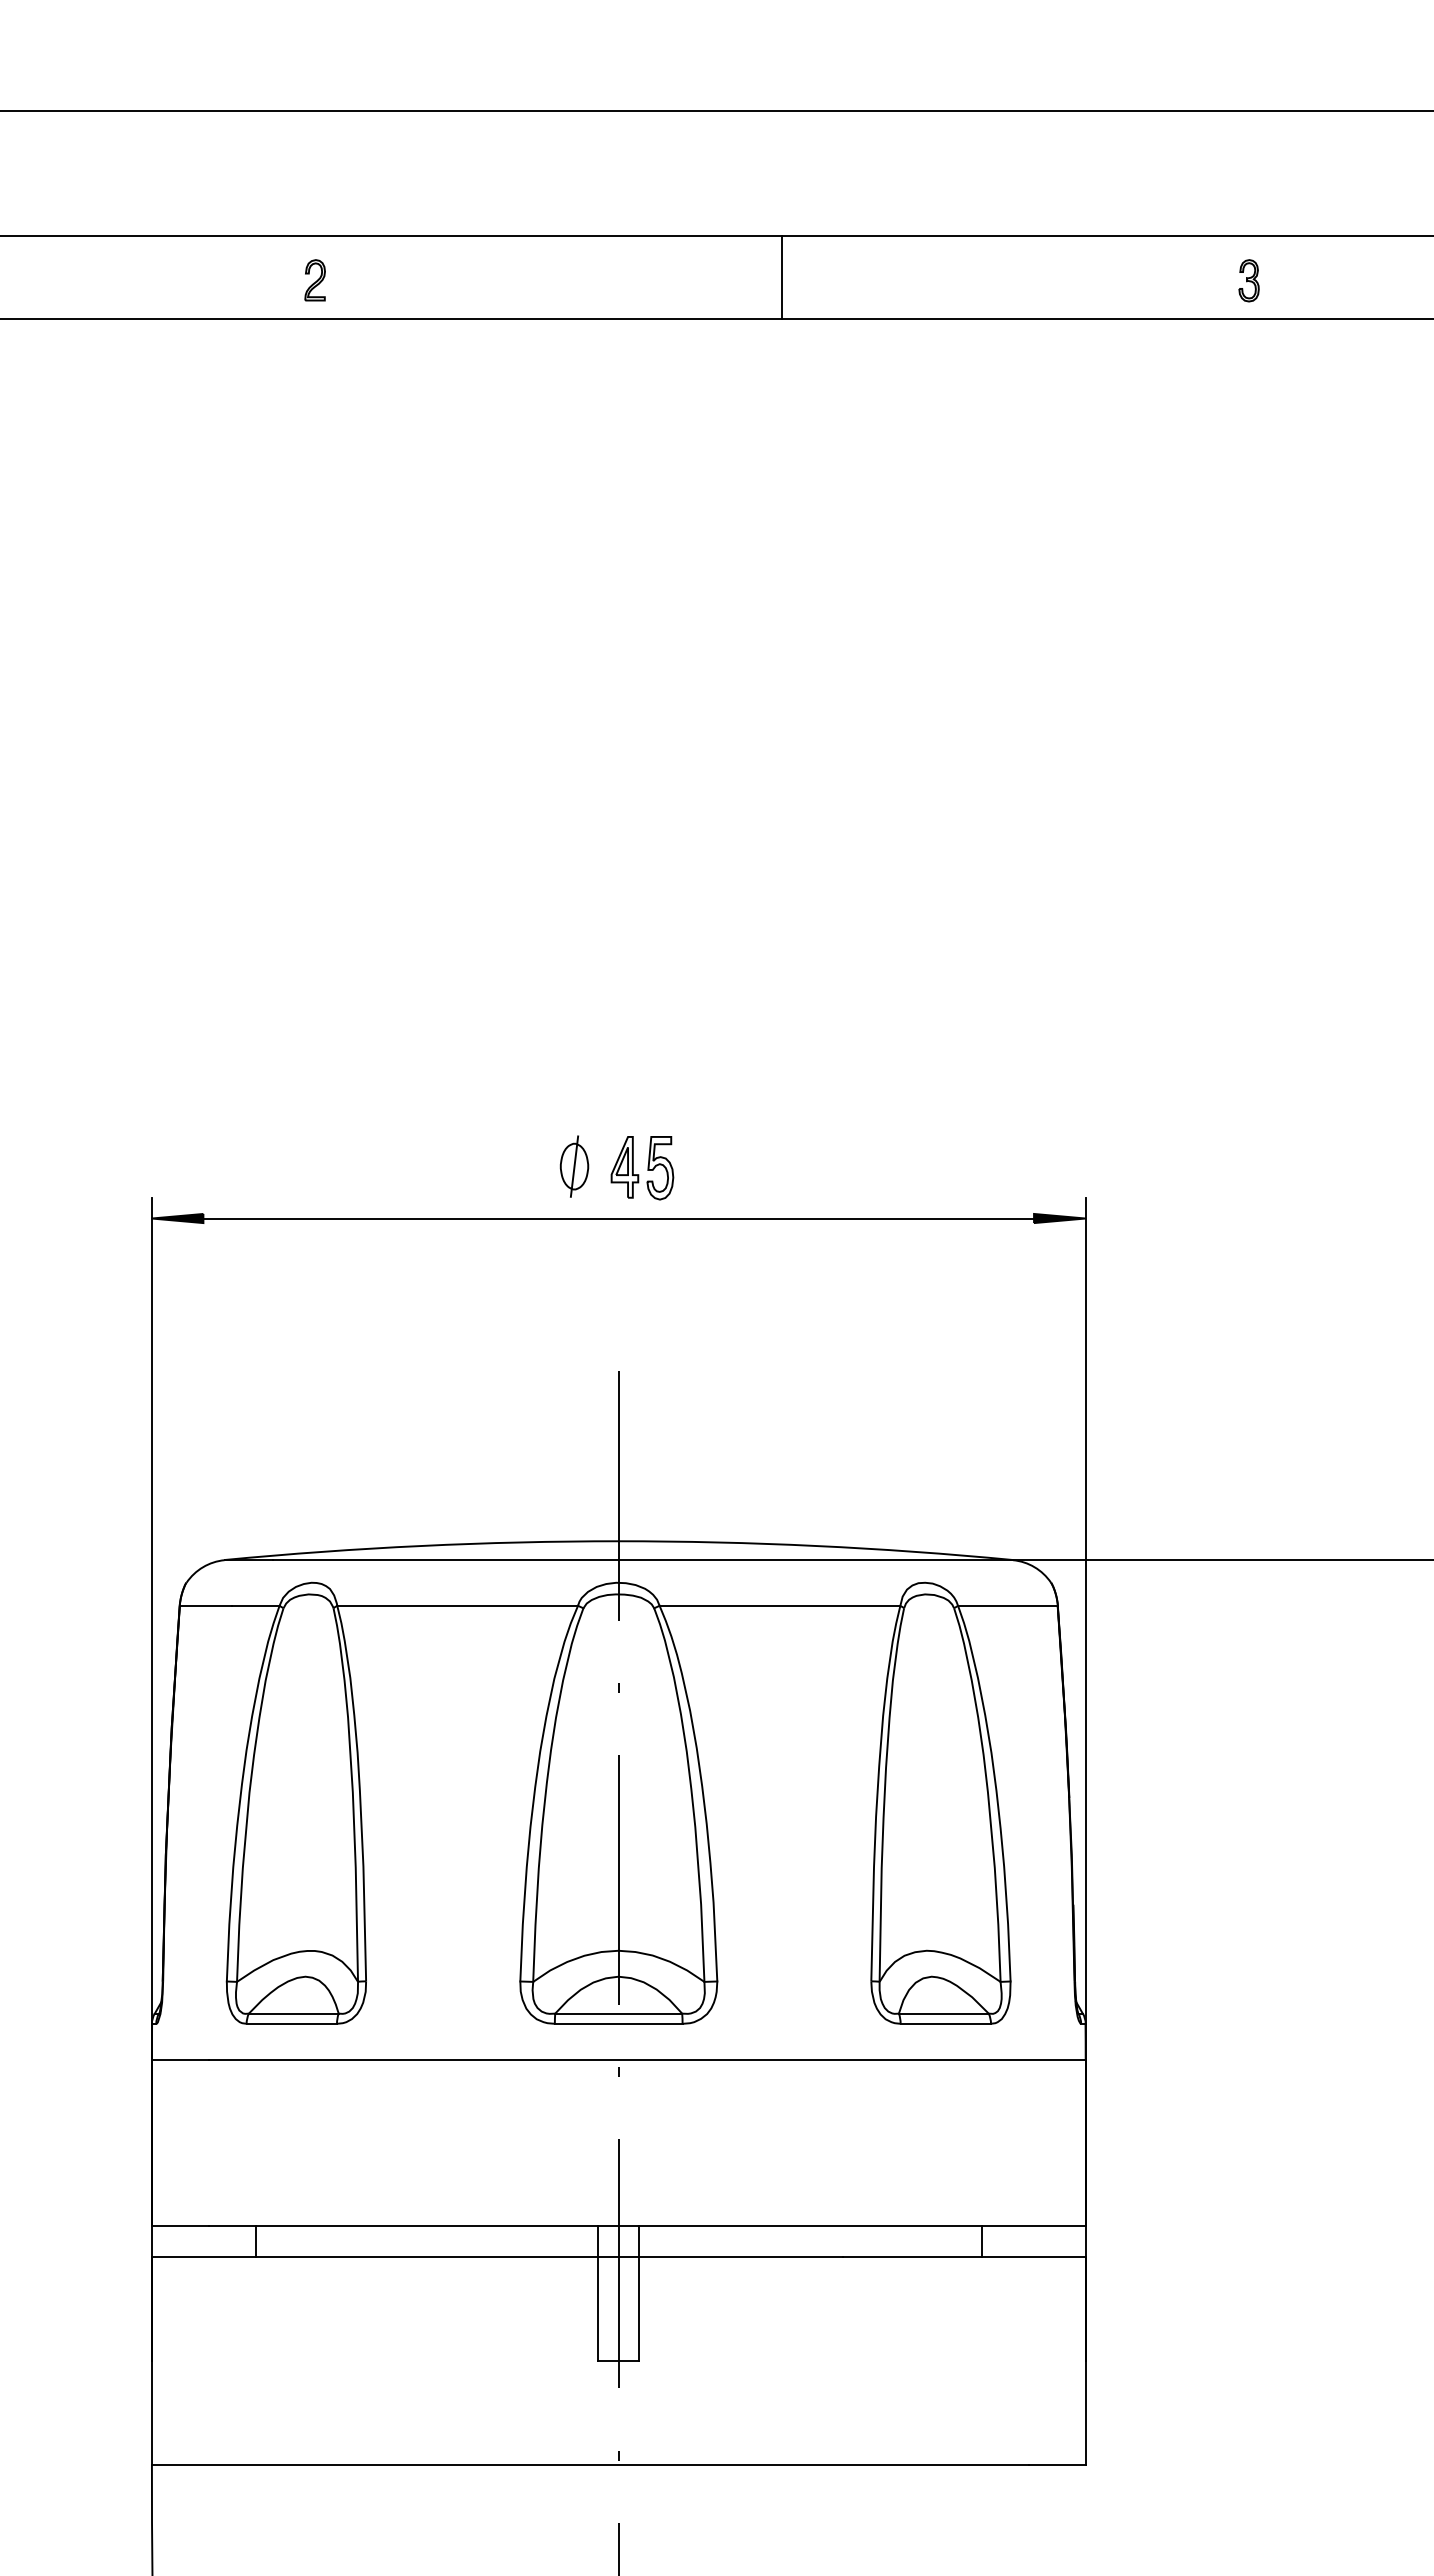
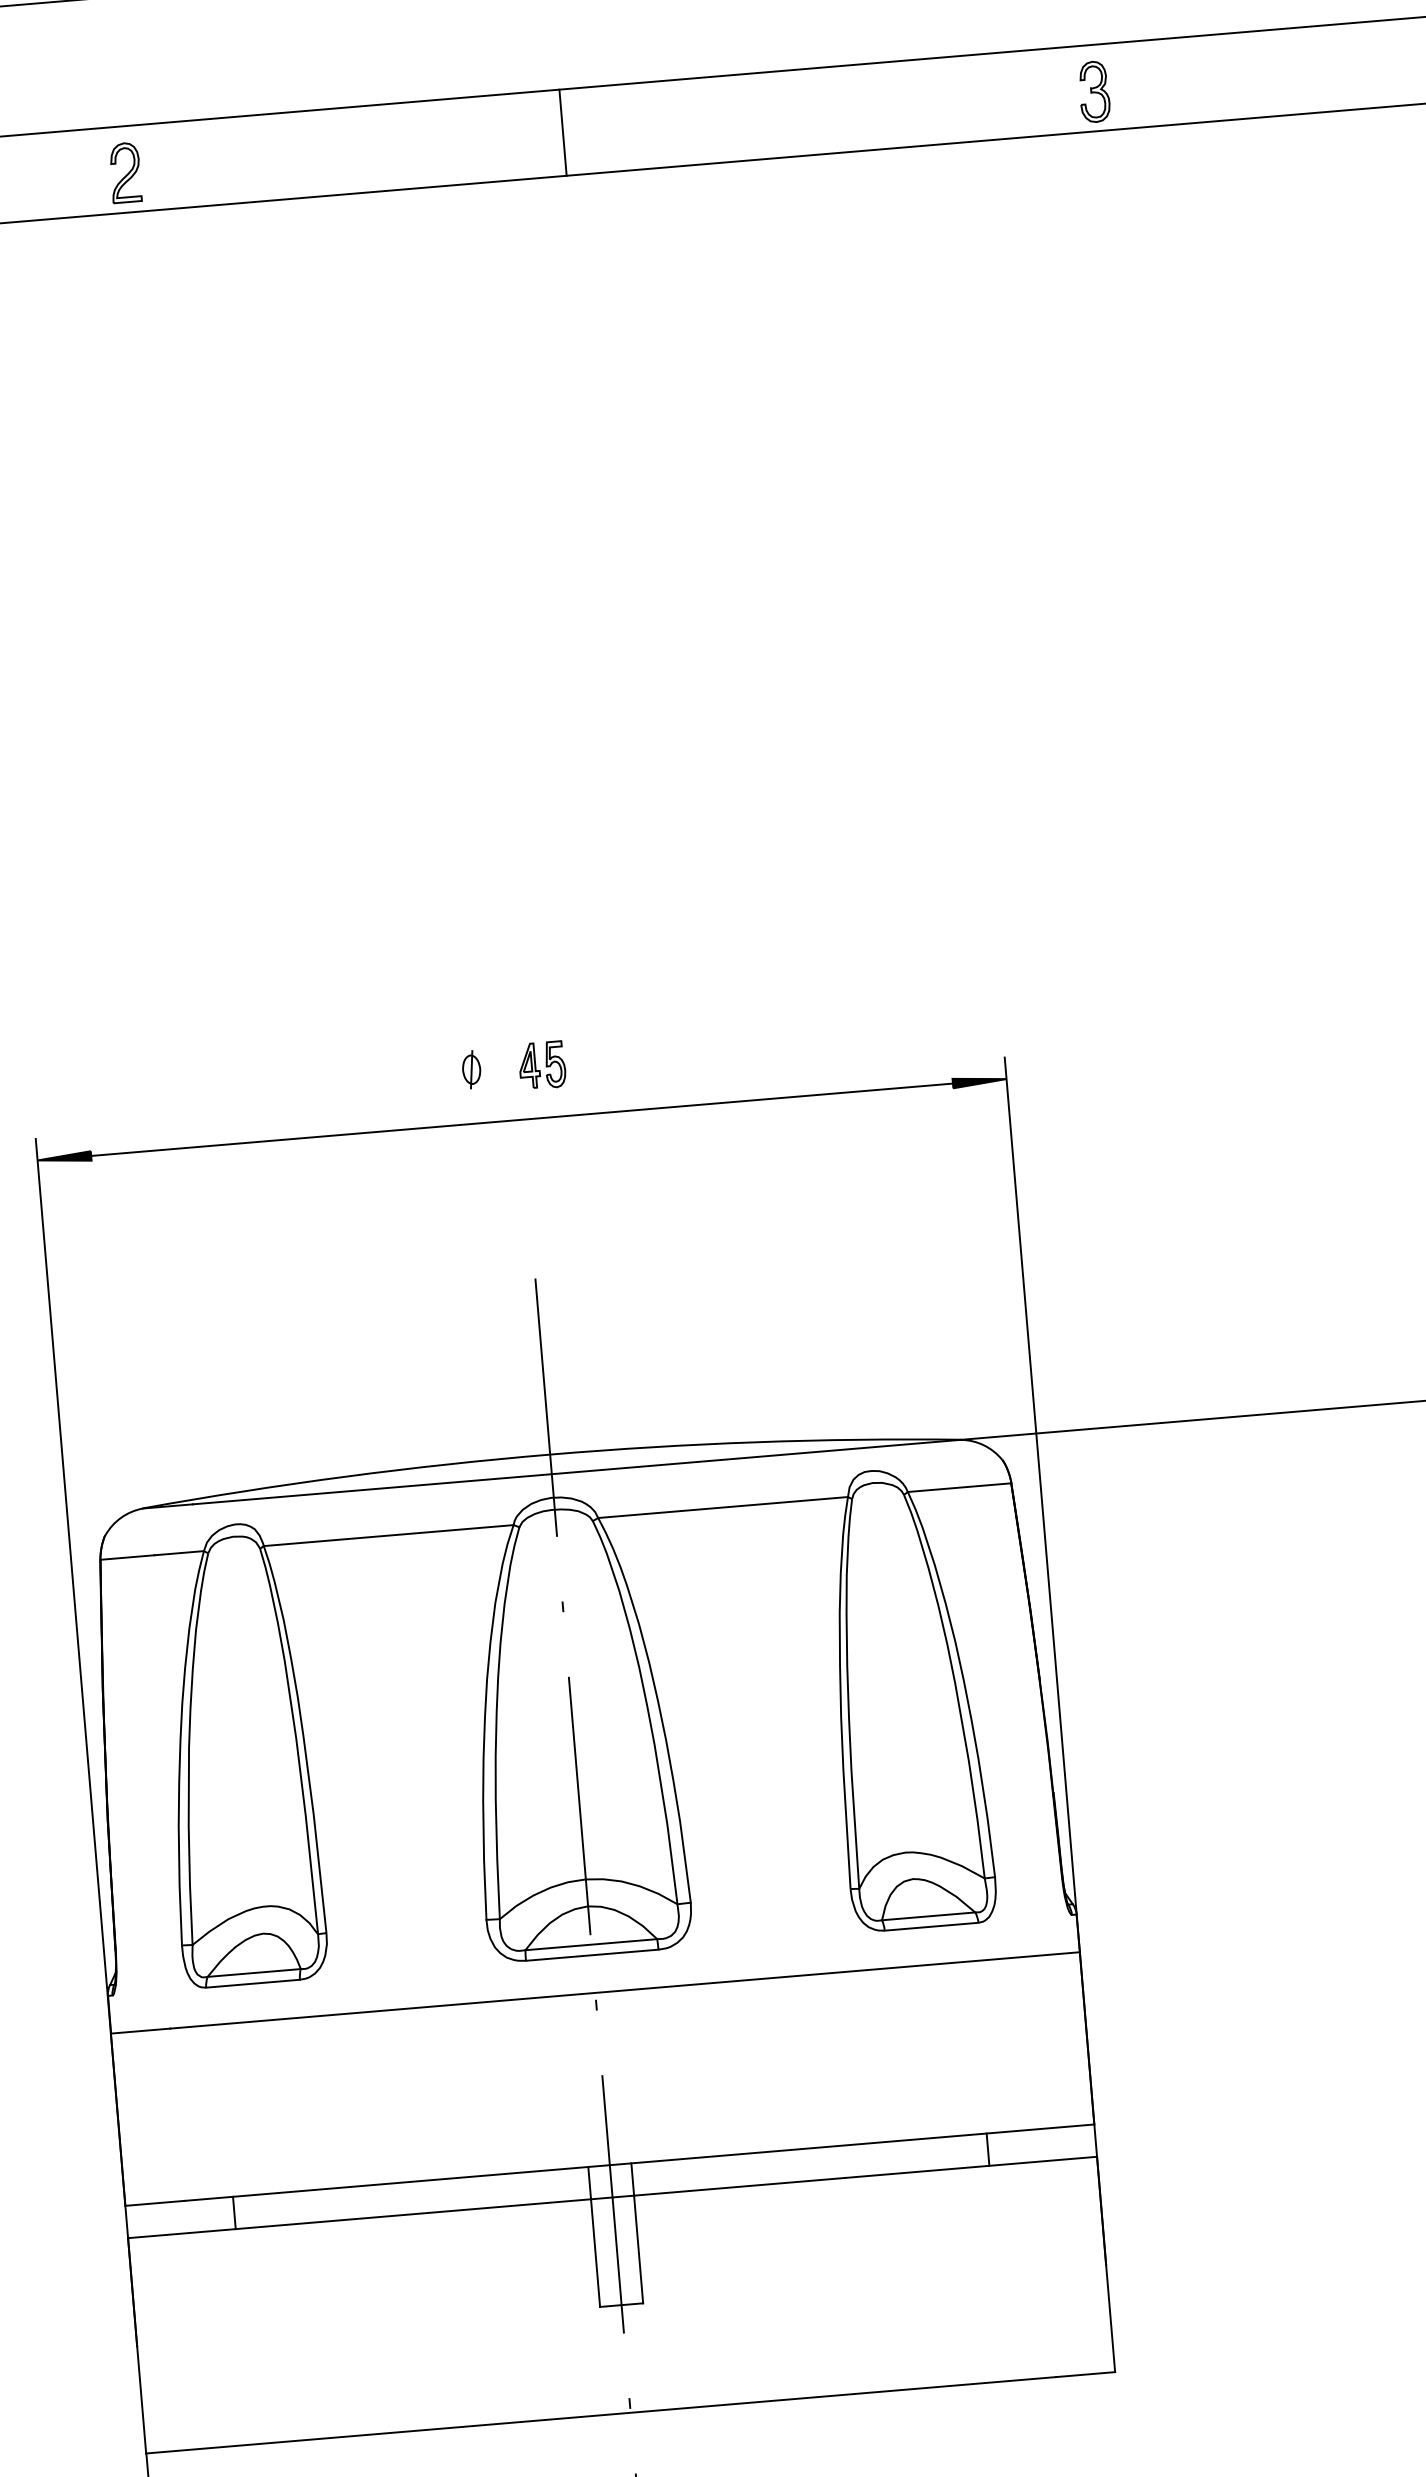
line: (782, 276) -> (563, 132), moved
part: (314, 280) -> (124, 173), size x1.4
part: (1248, 280) -> (1093, 91), size x1.4
part: (574, 1166) -> (471, 1069), size x0.6
part: (642, 1168) -> (542, 1065), size x0.7

